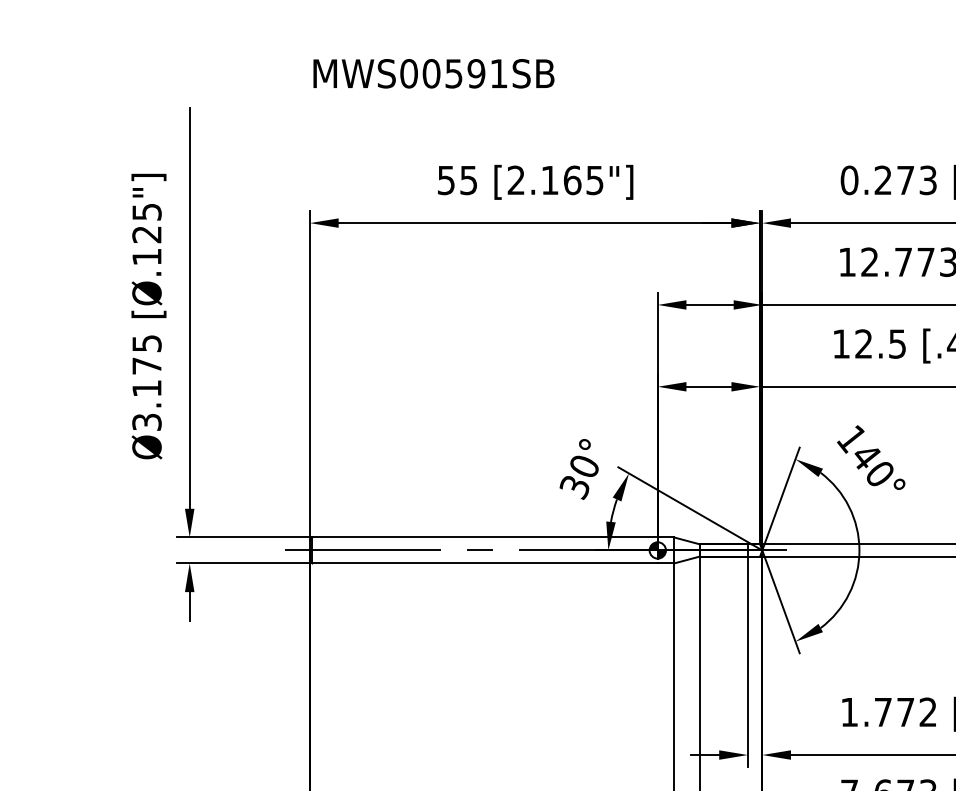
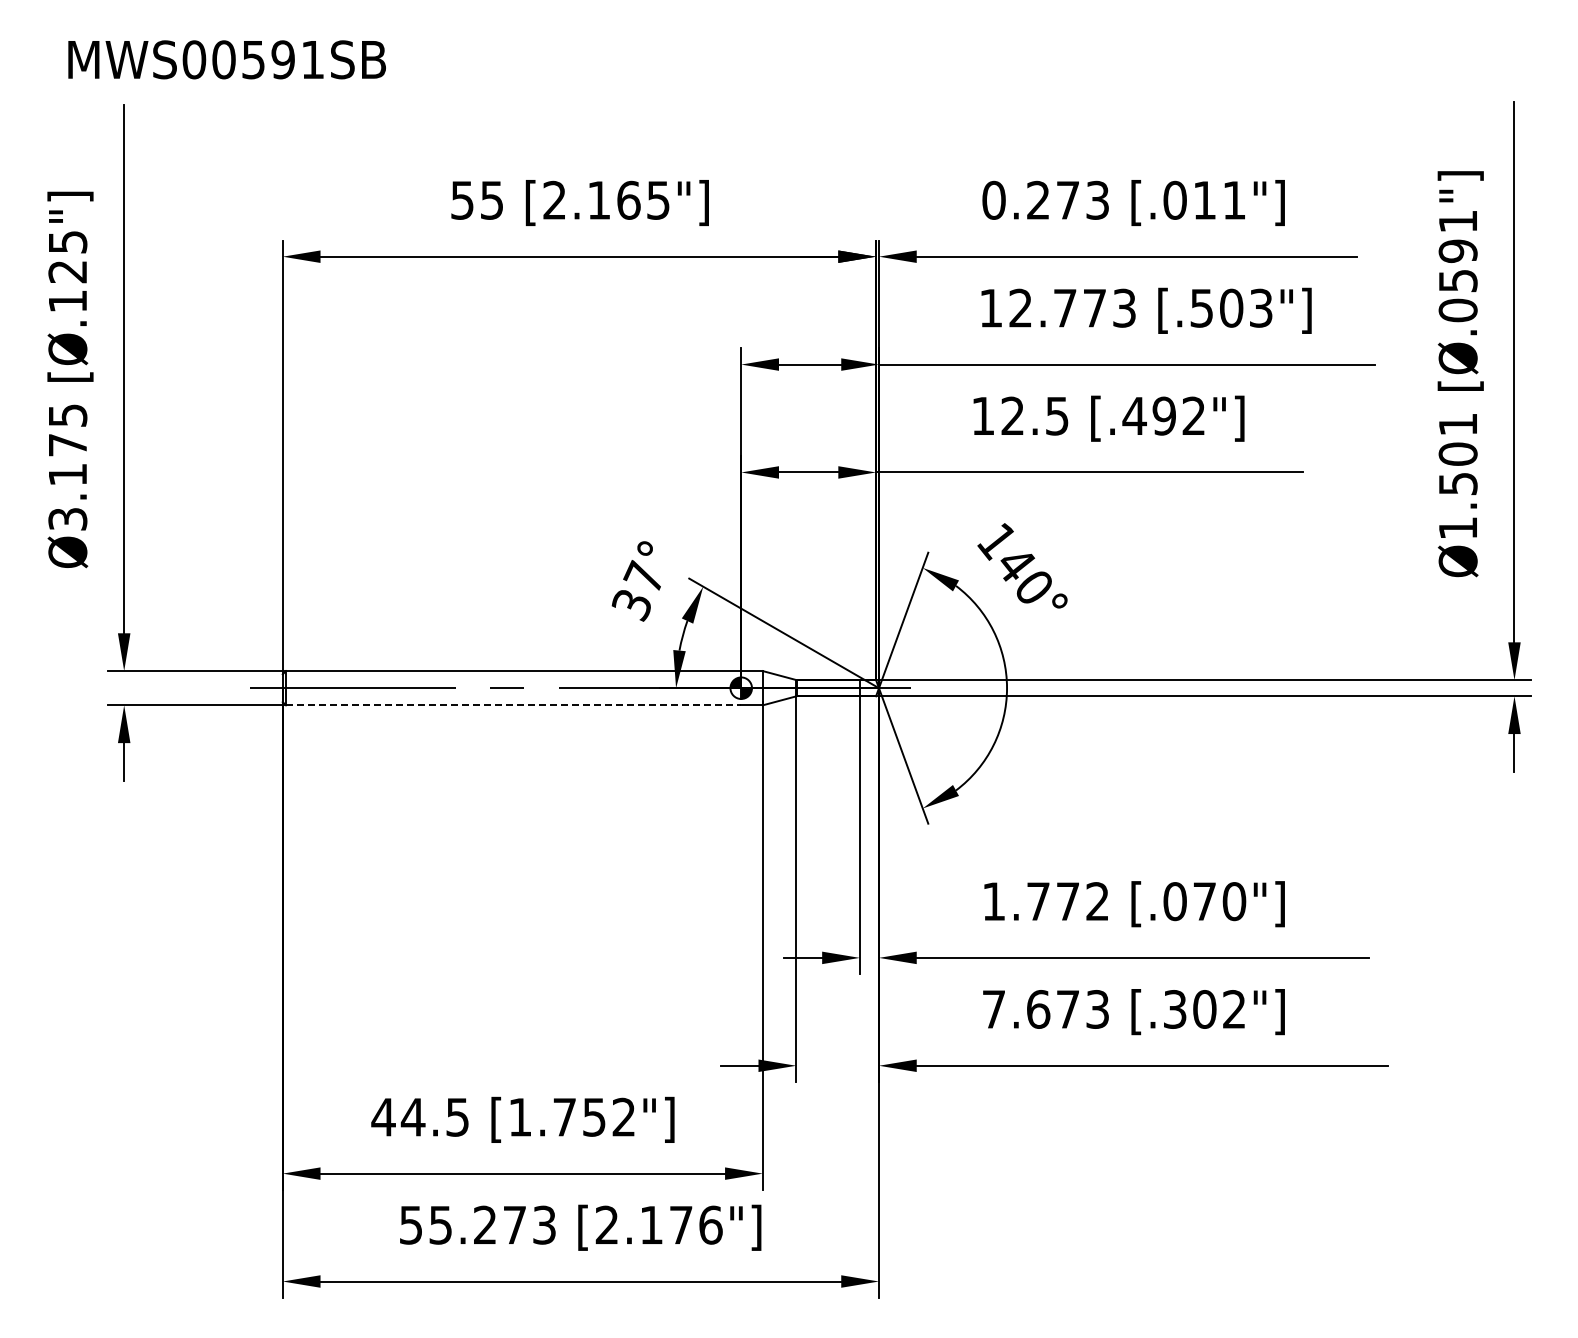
text: (433, 73) -> (226, 59), moved
text: (583, 464) -> (643, 575), 30° -> 37°
line: (485, 563) -> (513, 705), solid -> dashed

